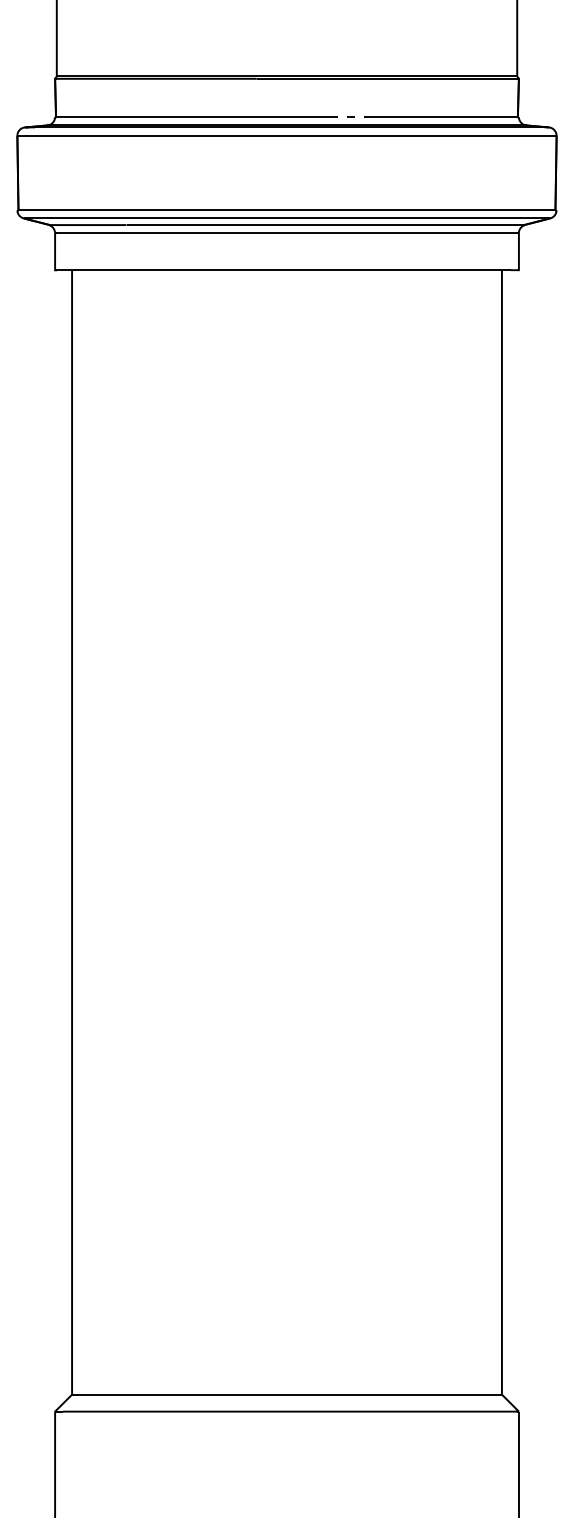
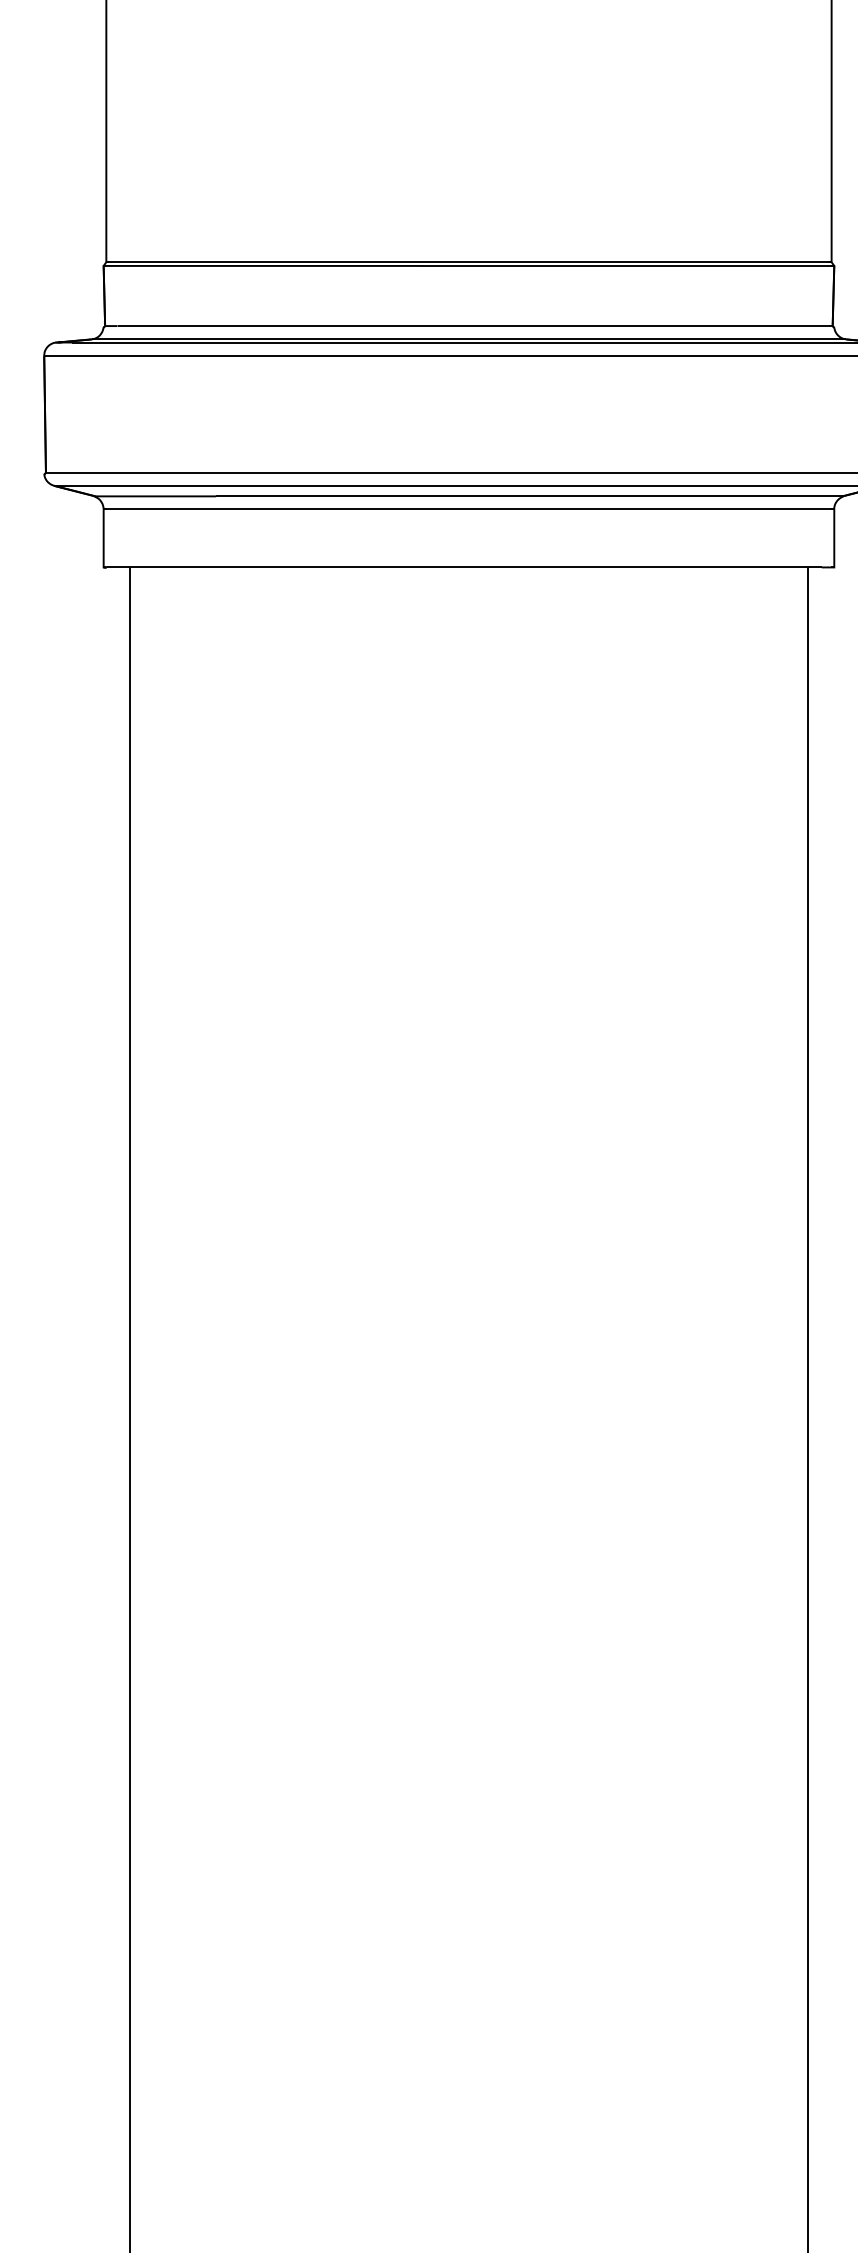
line: (350, 116) -> (568, 325), dashed -> solid

